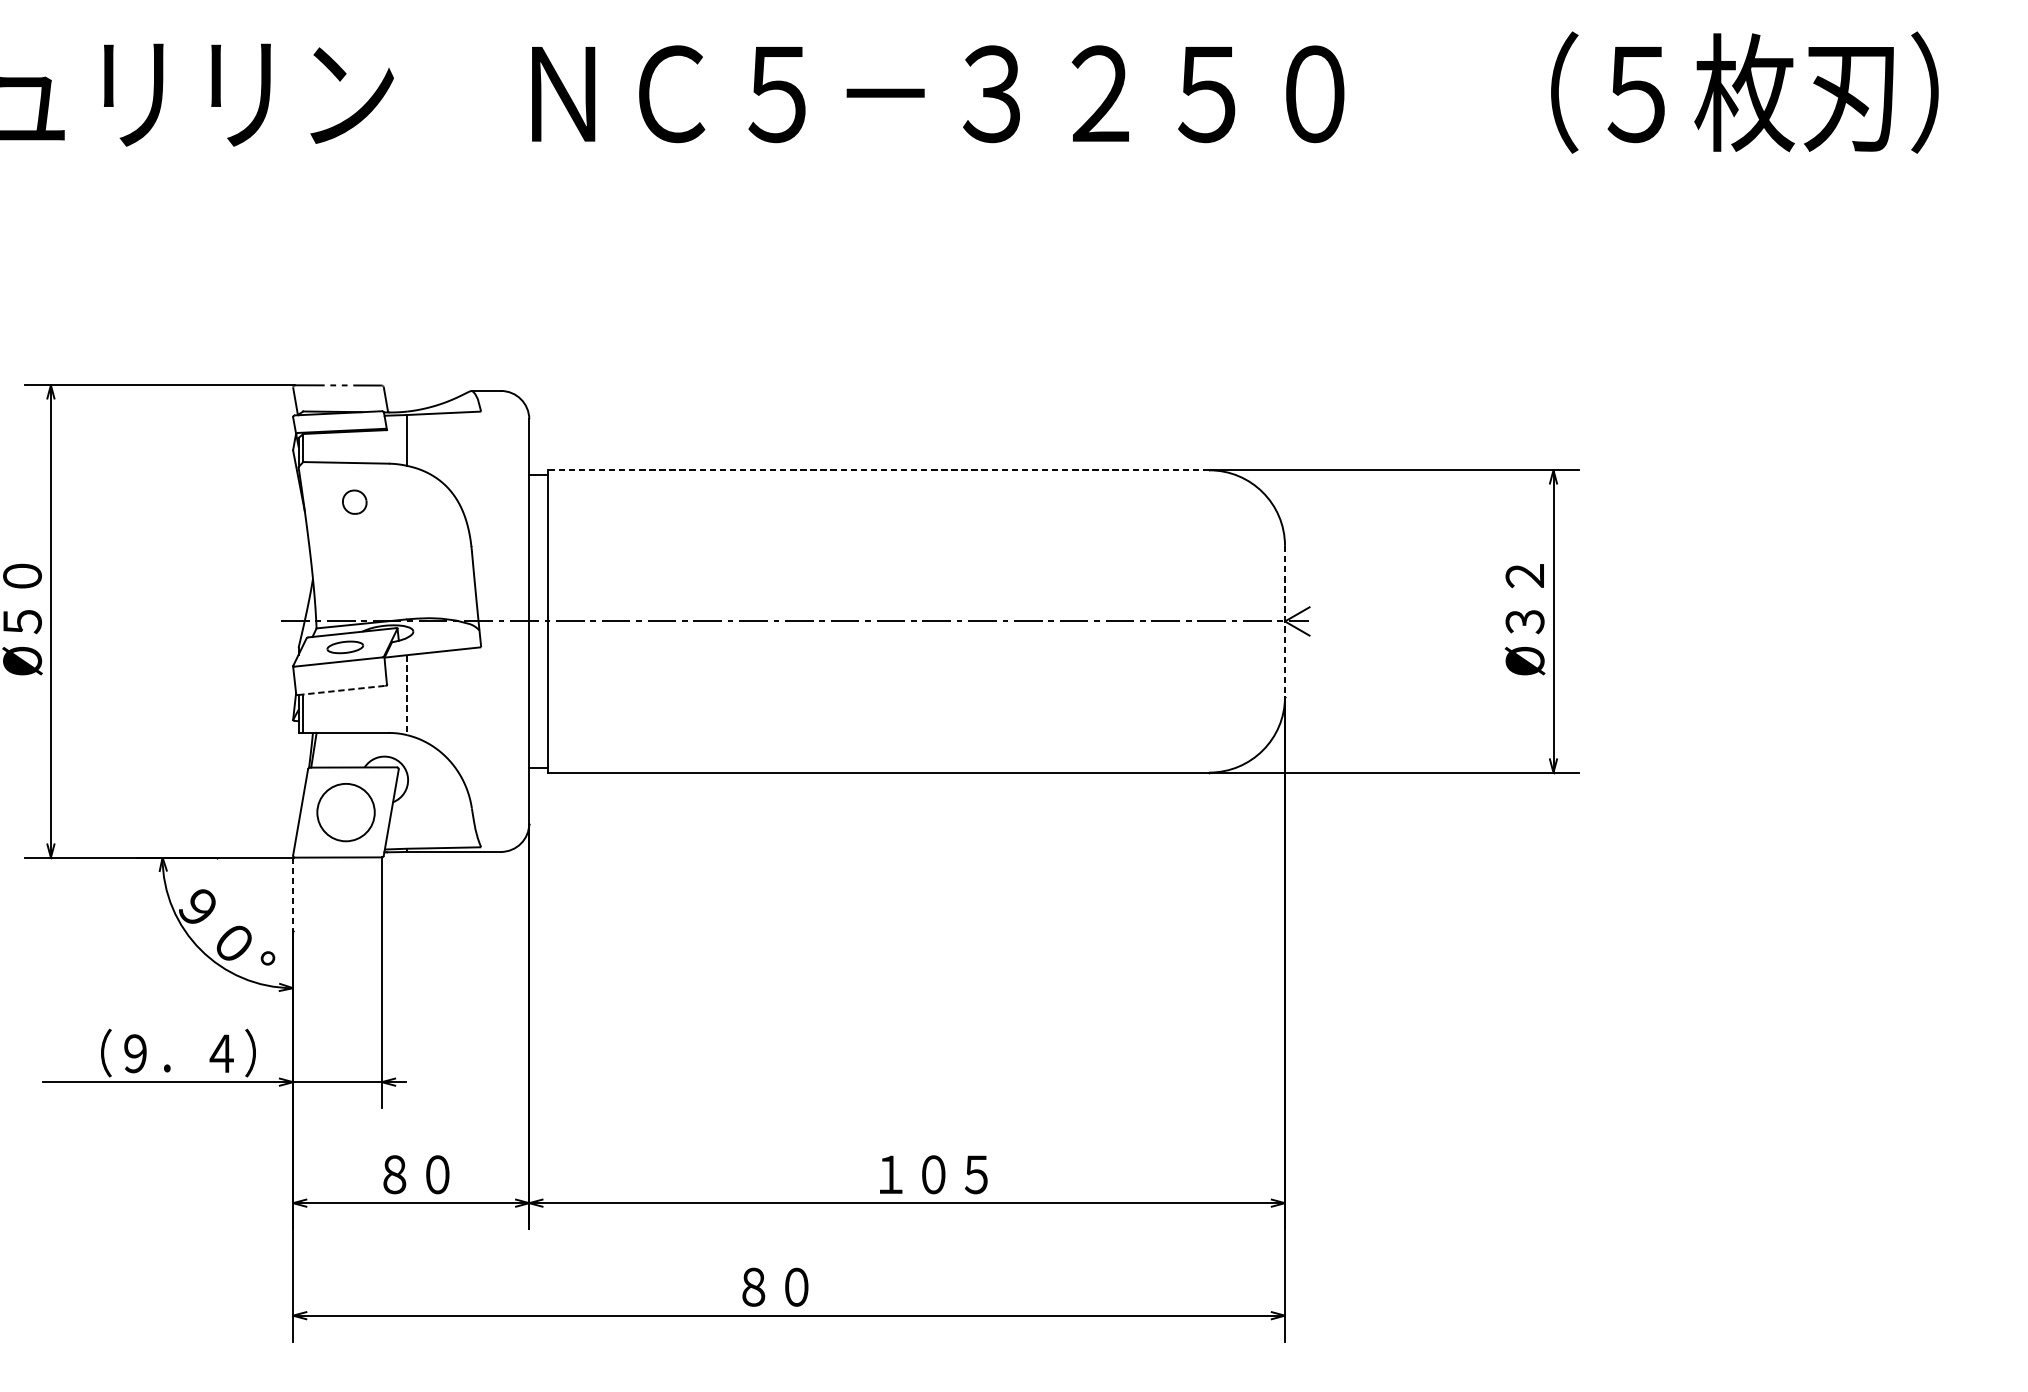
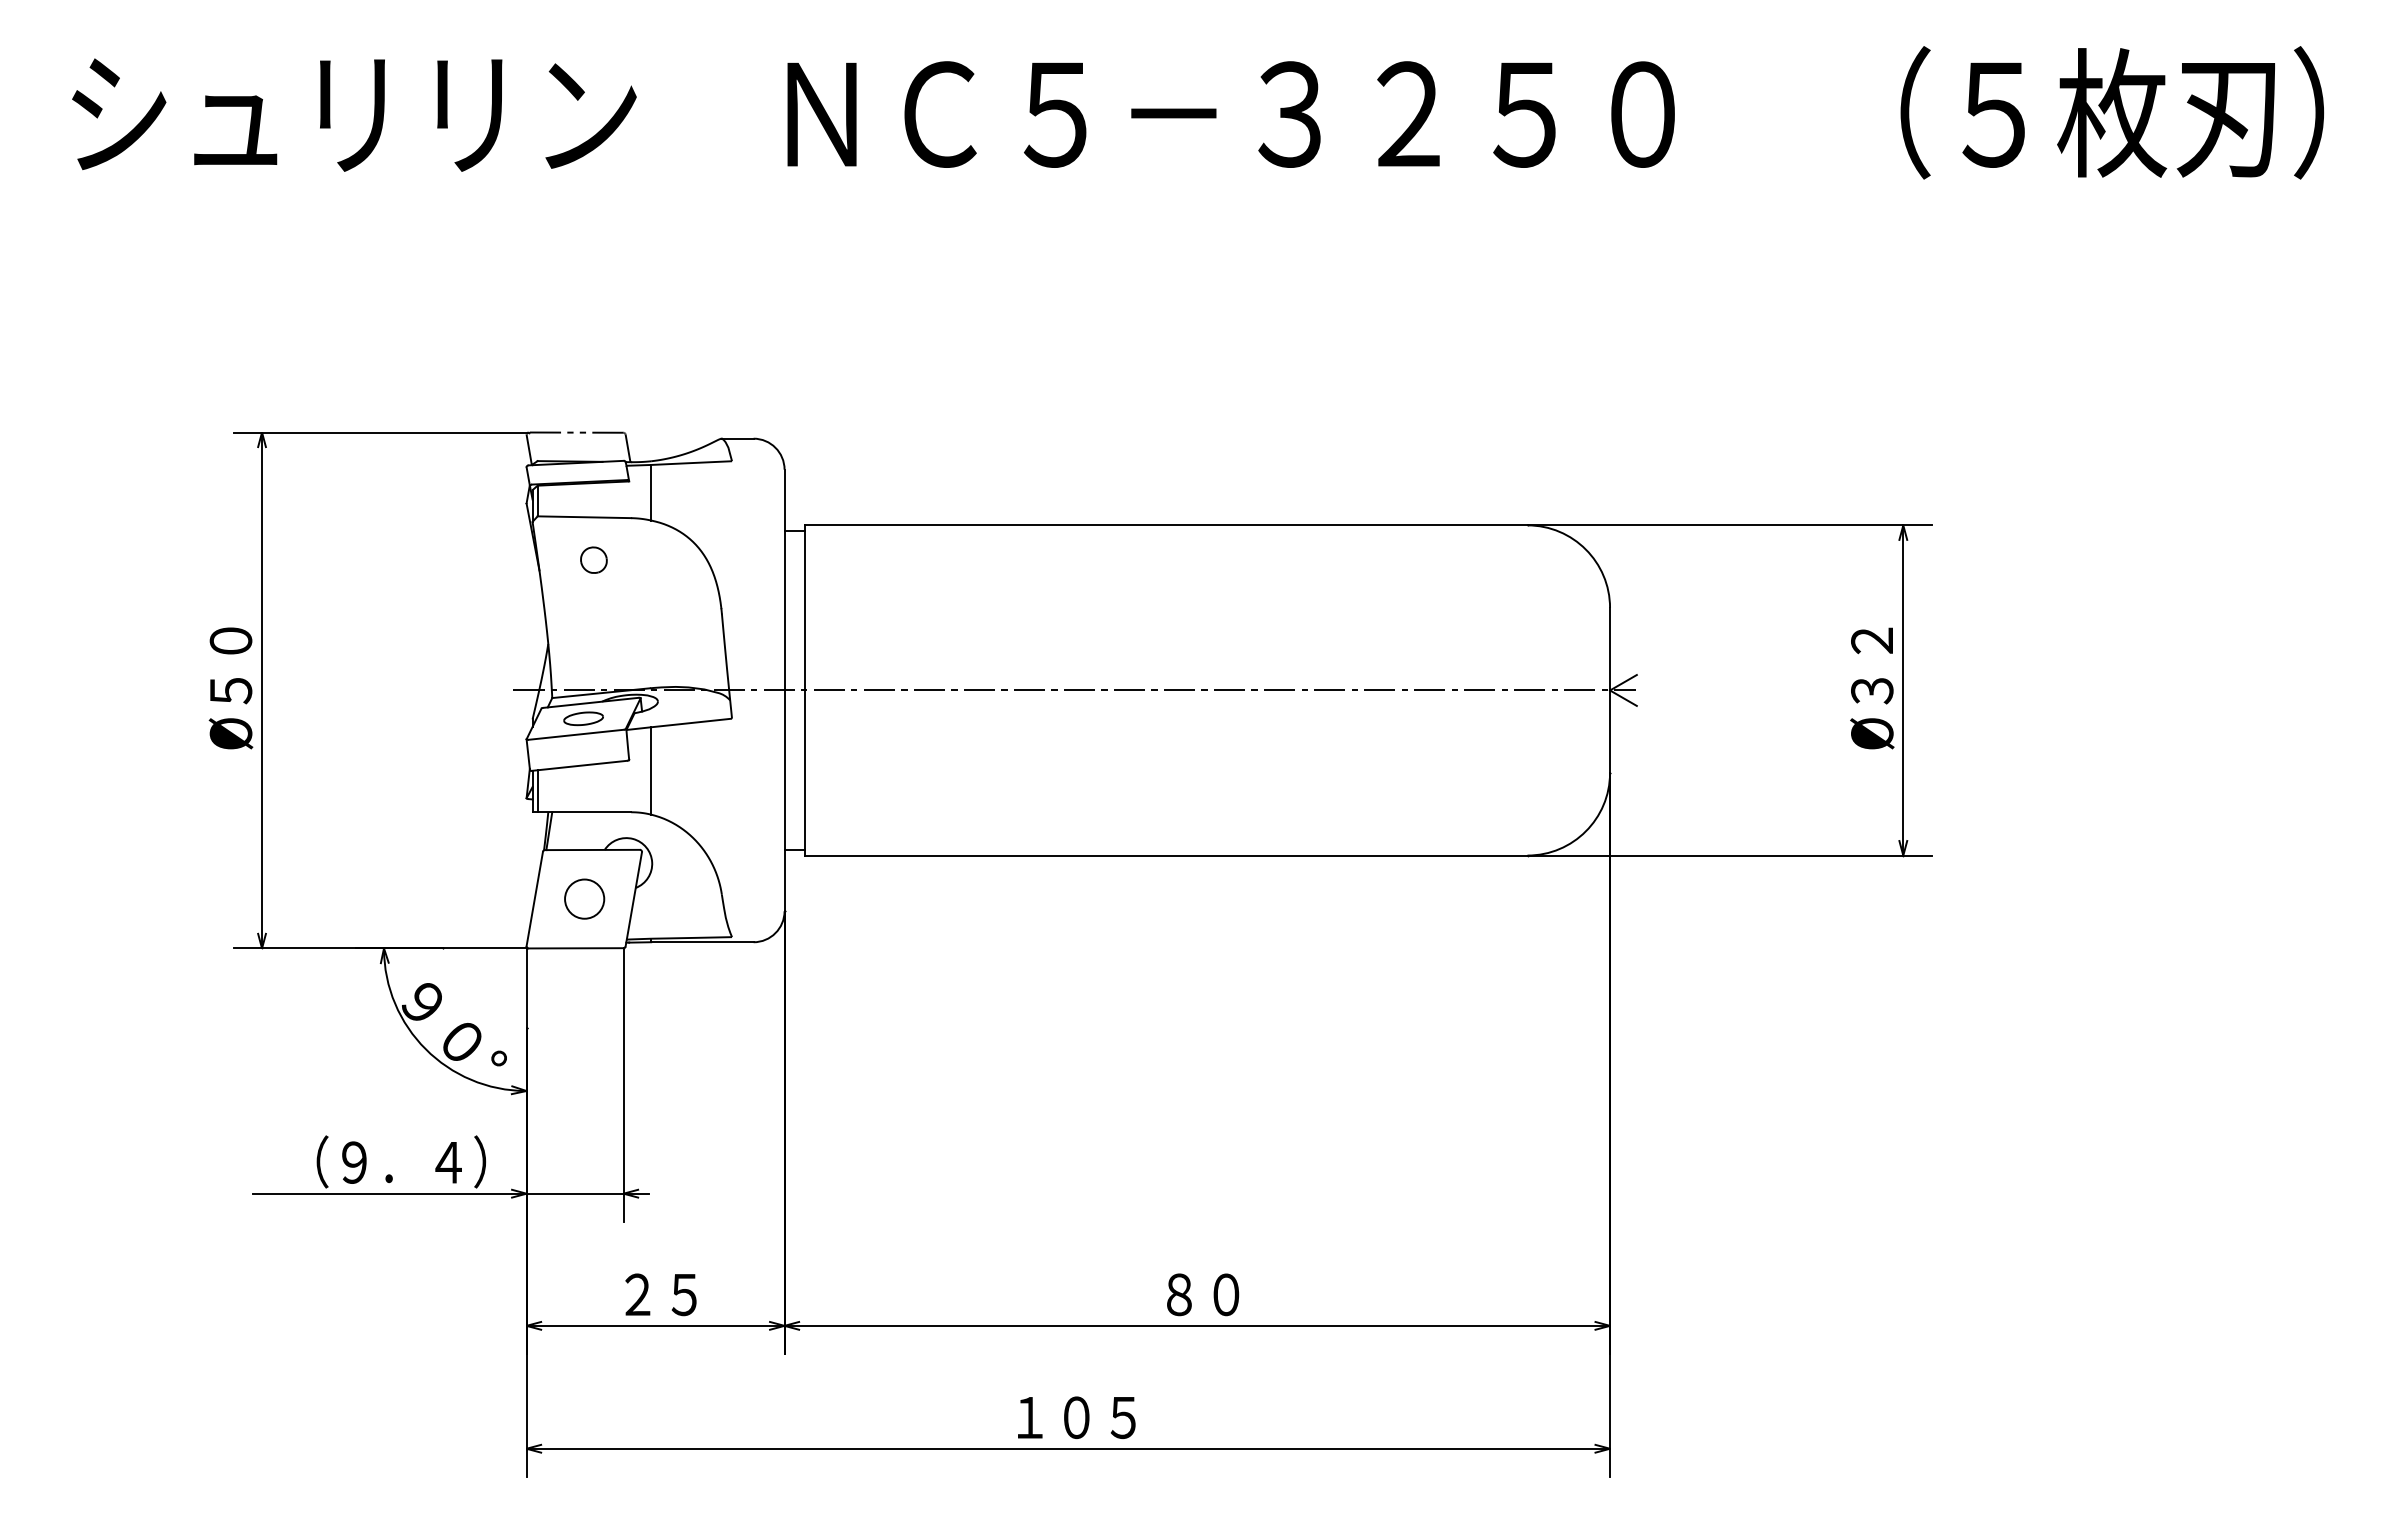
line: (878, 470) -> (1165, 525), dashed -> solid
line: (1285, 621) -> (1610, 690), dashed -> solid
line: (341, 690) -> (579, 765), dashed -> solid
line: (407, 694) -> (651, 770), dashed -> solid
circle: (346, 811) -> (584, 898), size x0.62
line: (293, 894) -> (526, 988), dashed -> solid
text: (416, 1174) -> (661, 1294), ８０ -> ２５
text: (933, 1174) -> (1226, 1294), １０５ -> ８０
text: (796, 1287) -> (1076, 1417), ８０ -> １０５

